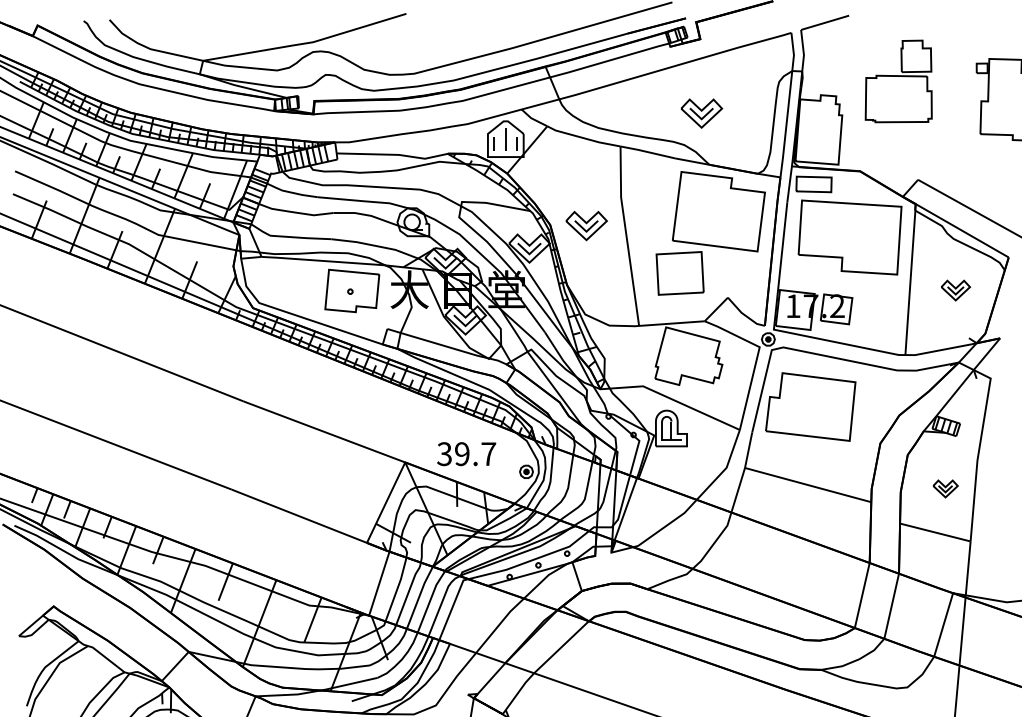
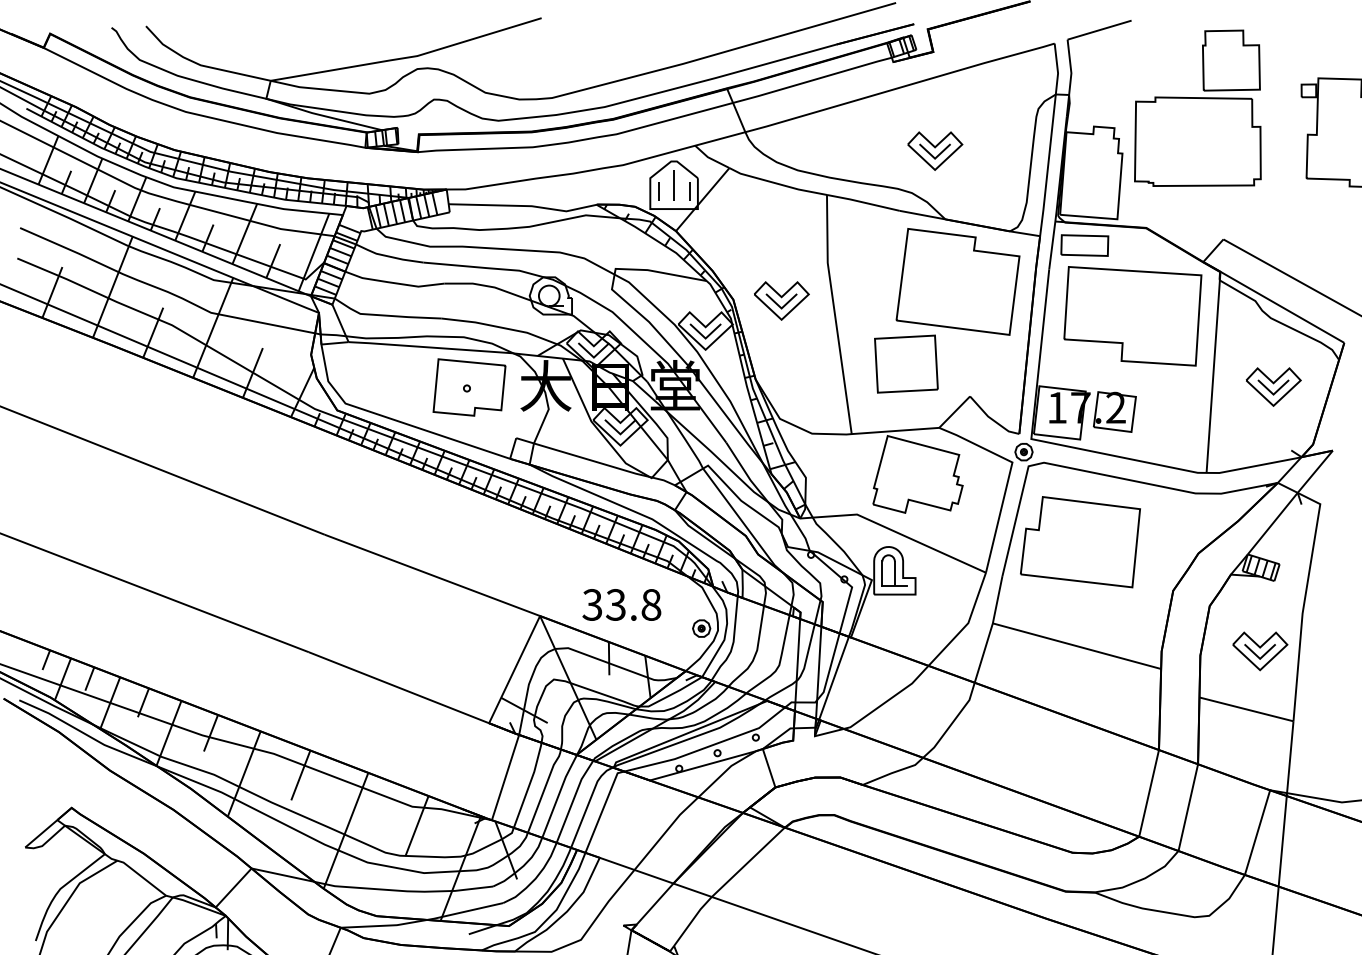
part: (898, 81) -> (1197, 108), size x1.43
part: (955, 290) -> (1273, 386), size x1.43
text: (475, 454) -> (633, 605), 39.7 -> 33.8
part: (945, 488) -> (1260, 650), size x1.67

